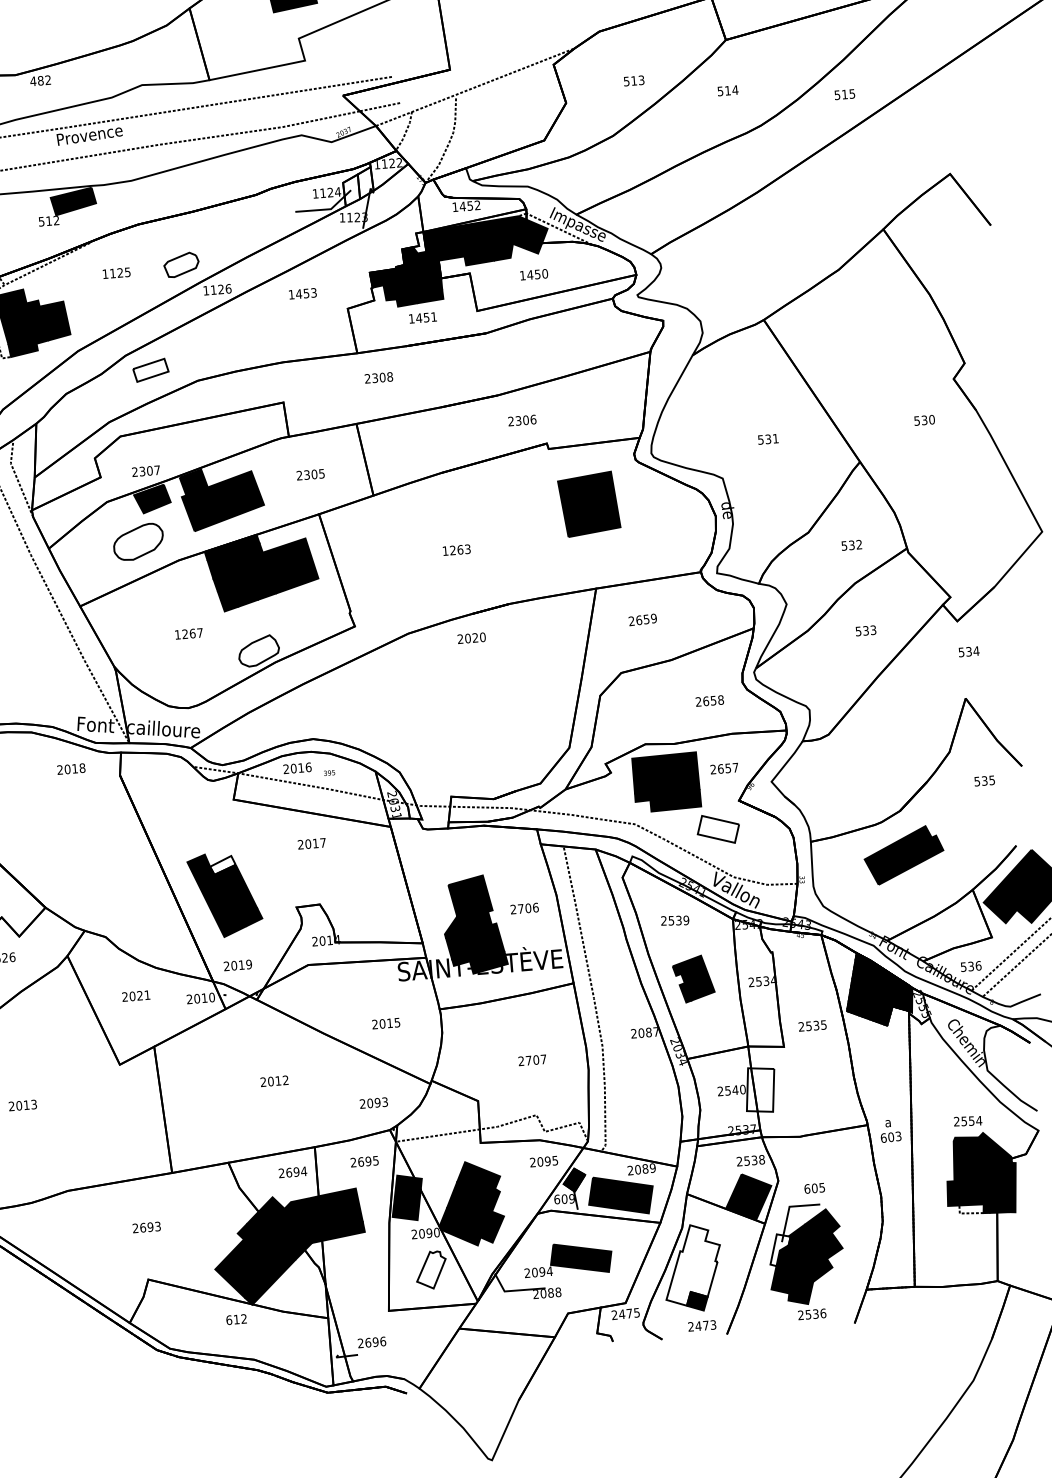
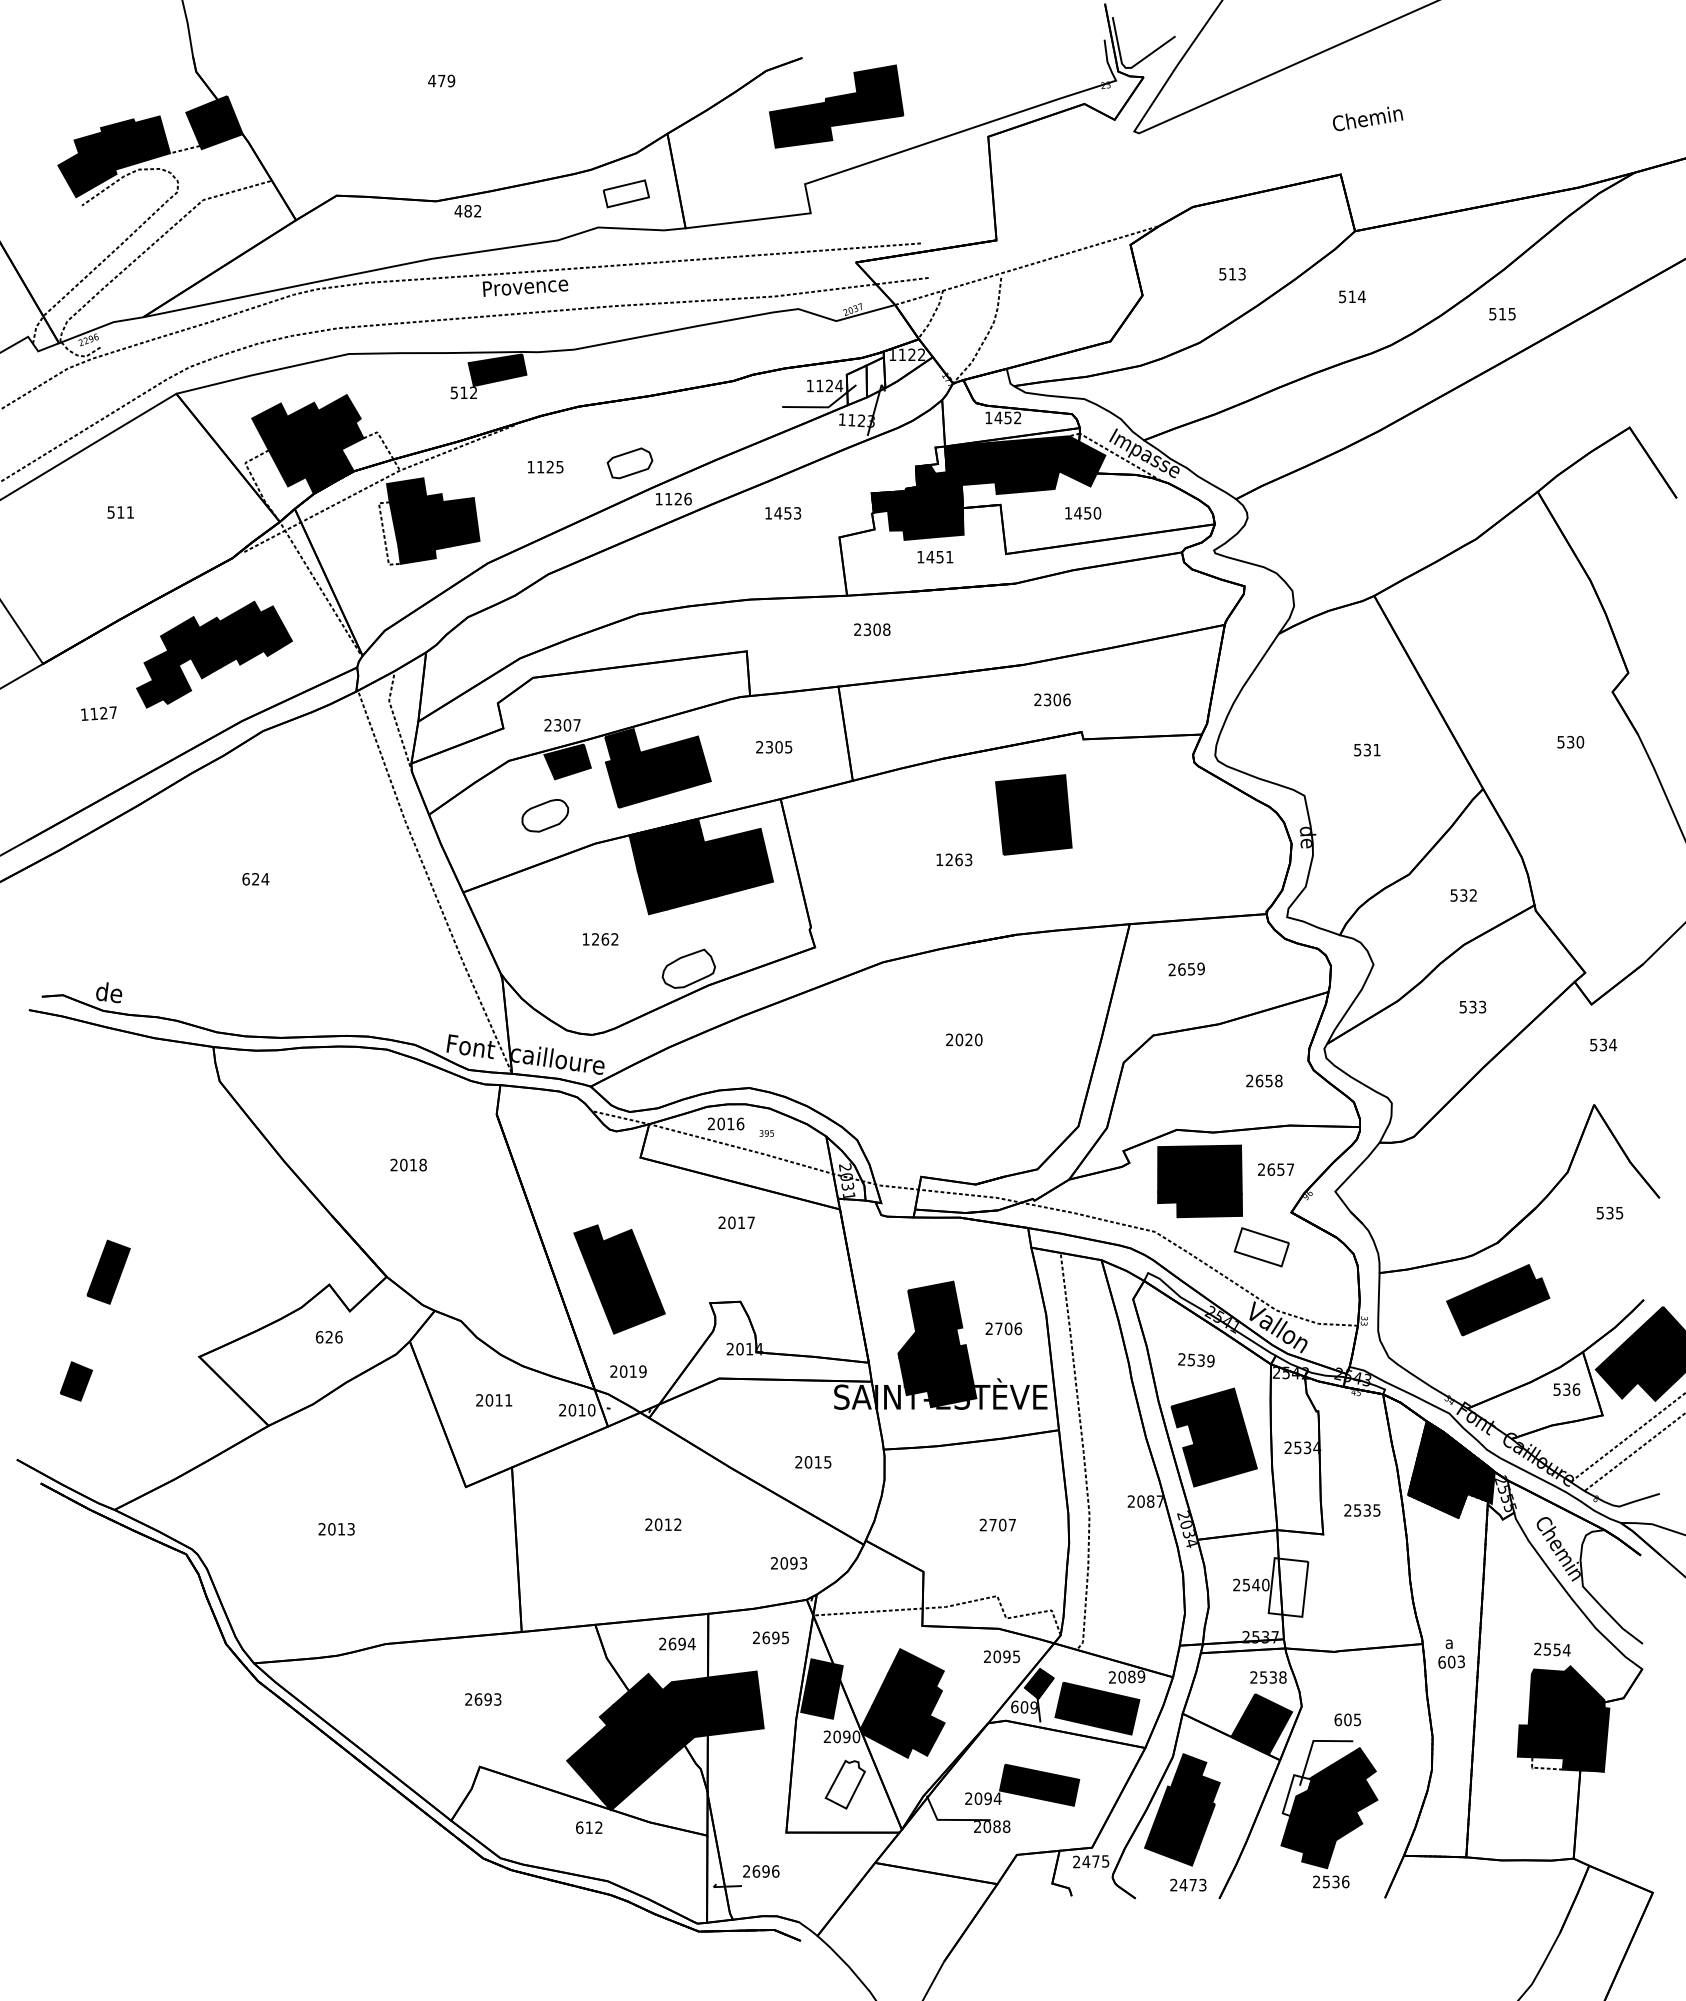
part: (150, 370) -> (626, 193), moved
part: (588, 504) -> (1033, 814), moved
part: (138, 541) -> (545, 815), size x0.71
text: (199, 633) -> (614, 939), 1267 -> 1262
text: (471, 637) -> (964, 1039), moved
text: (71, 768) -> (408, 1164), moved
fill: (222, 864) -> (619, 1240), added
text: (970, 966) -> (1566, 1389), moved
part: (693, 979) -> (1213, 1437), size x1.67
text: (139, 995) -> (498, 1400), 2021 -> 2011
fill: (692, 1264) -> (1182, 1805), added

